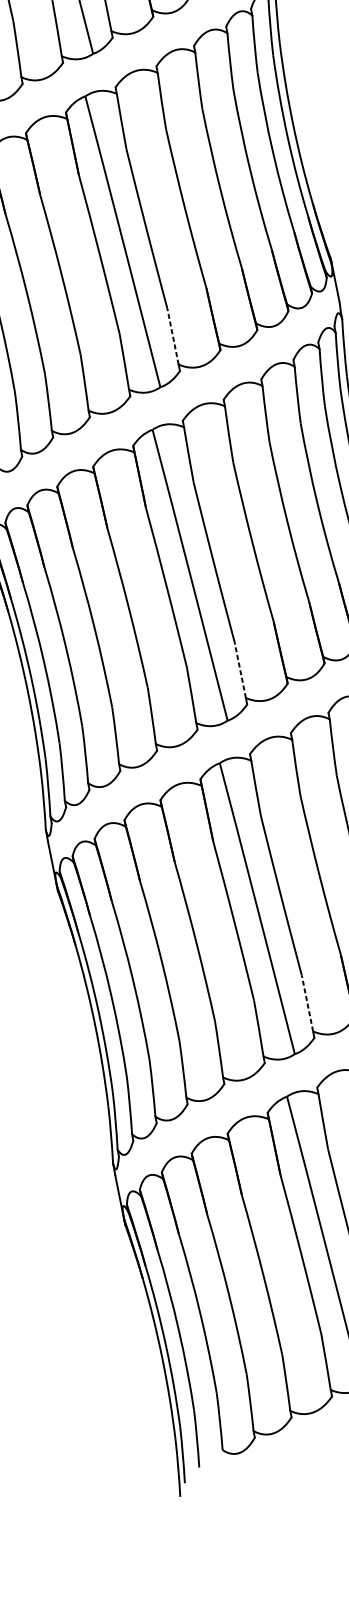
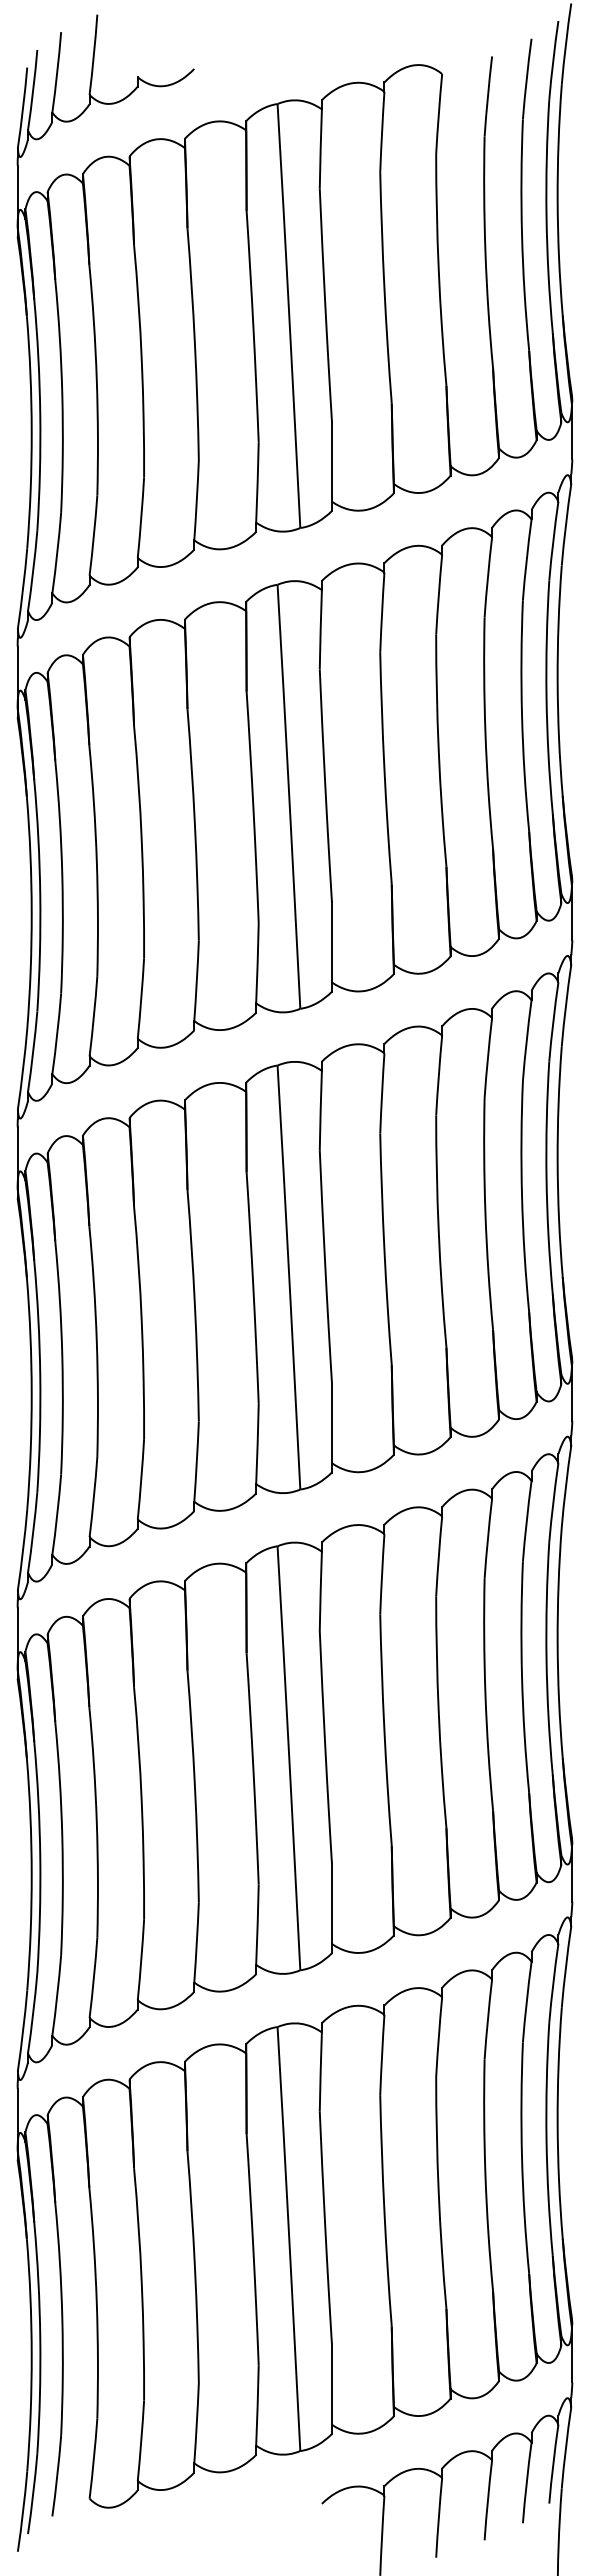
line: (172, 336) -> (331, 941), dashed -> solid
line: (239, 669) -> (331, 1422), dashed -> solid
line: (307, 1003) -> (331, 1903), dashed -> solid

